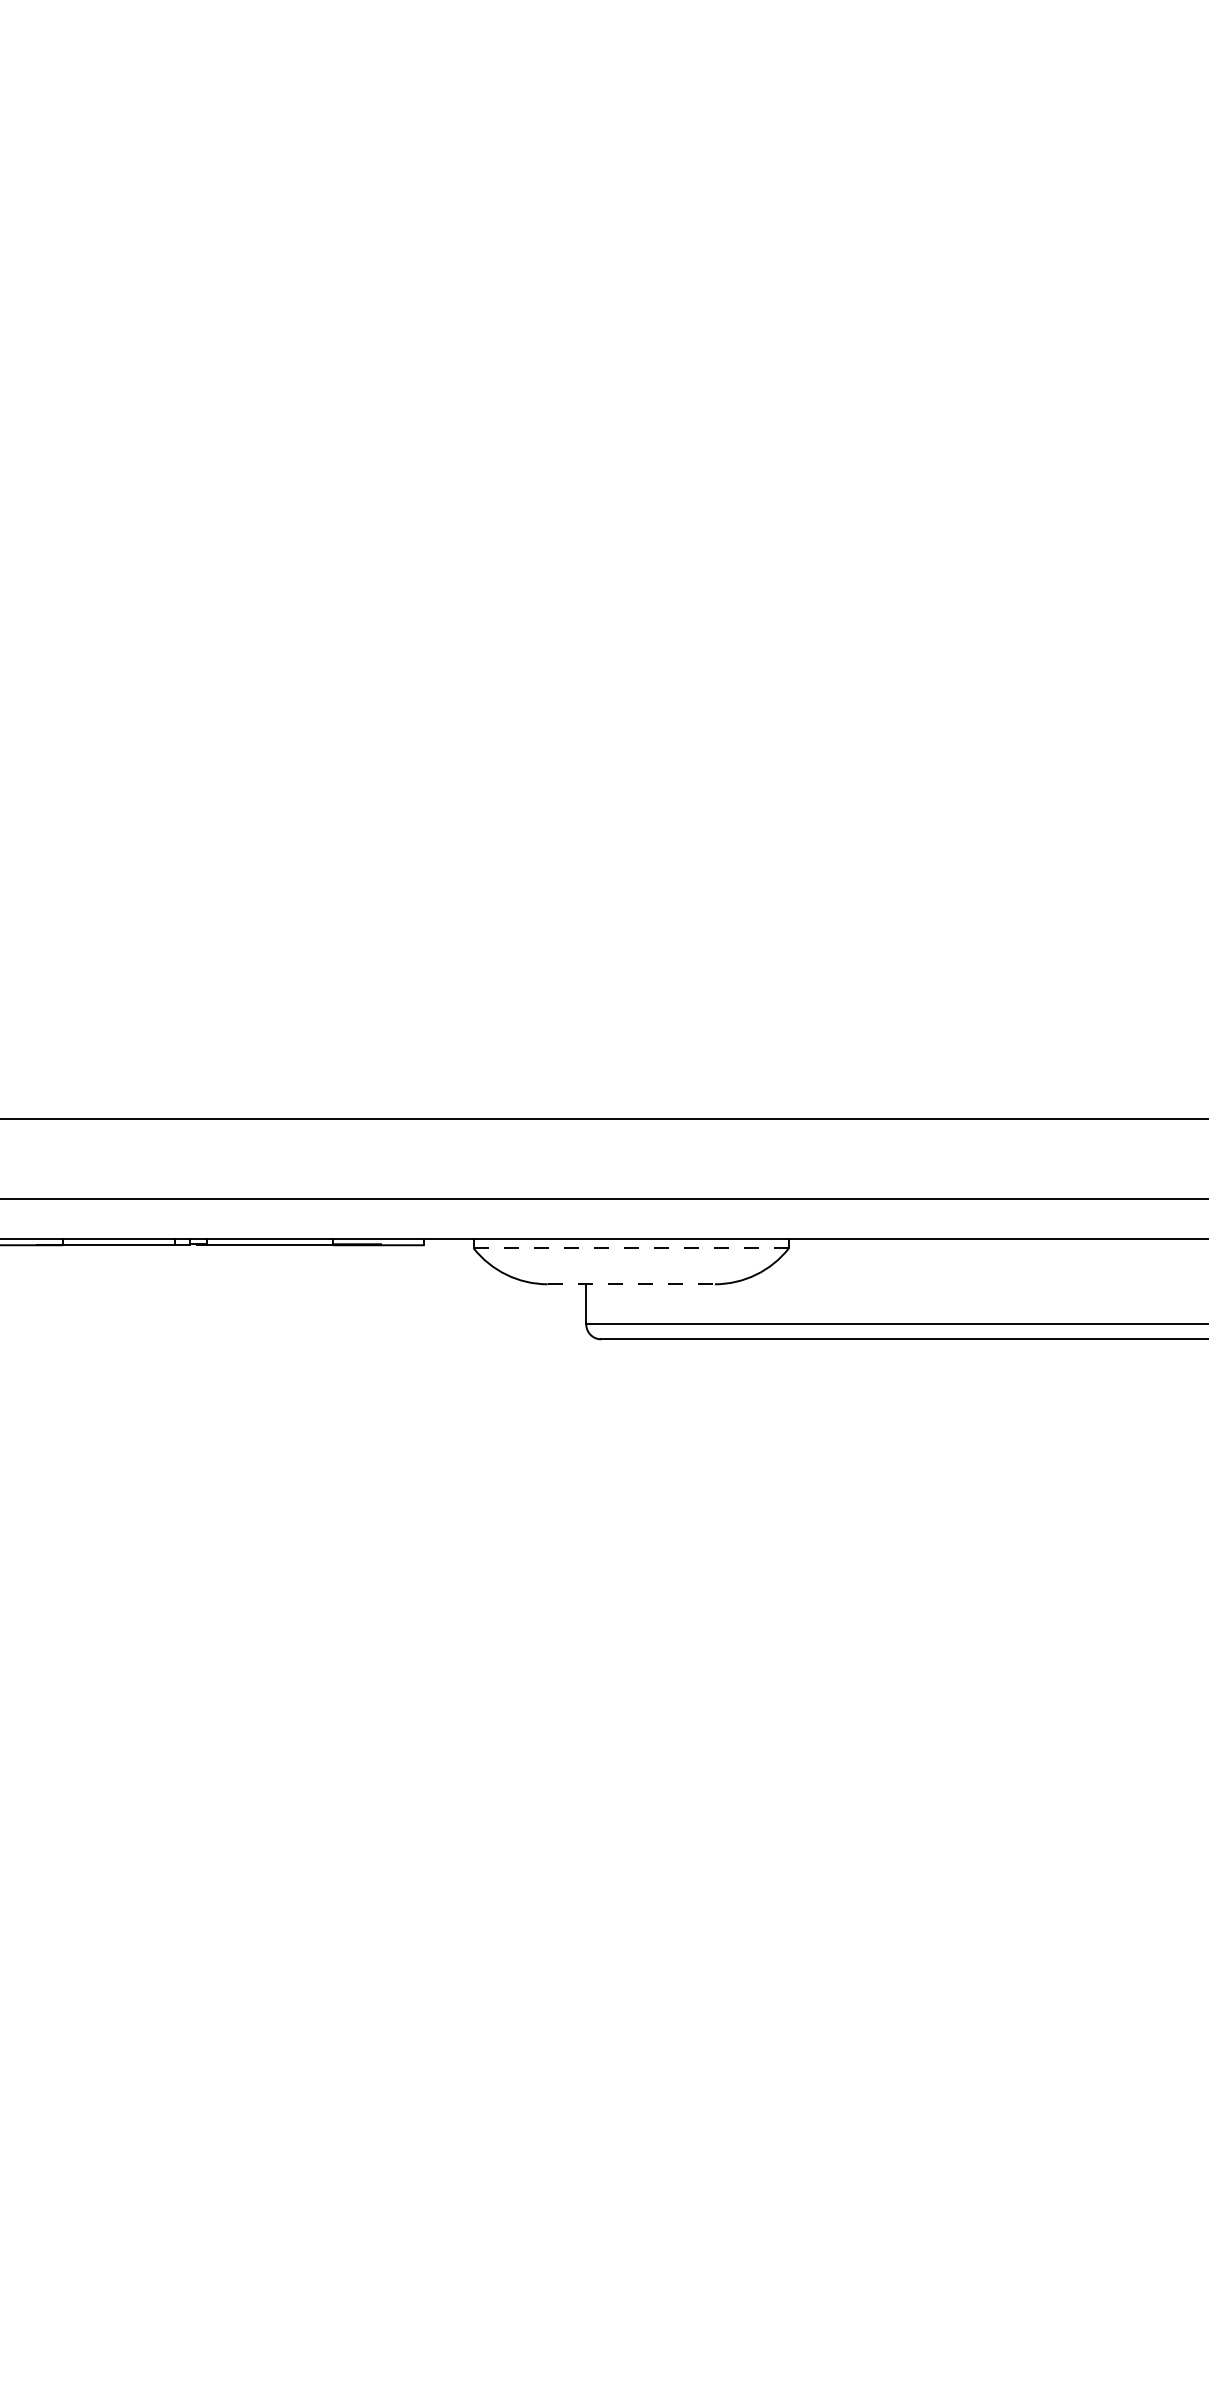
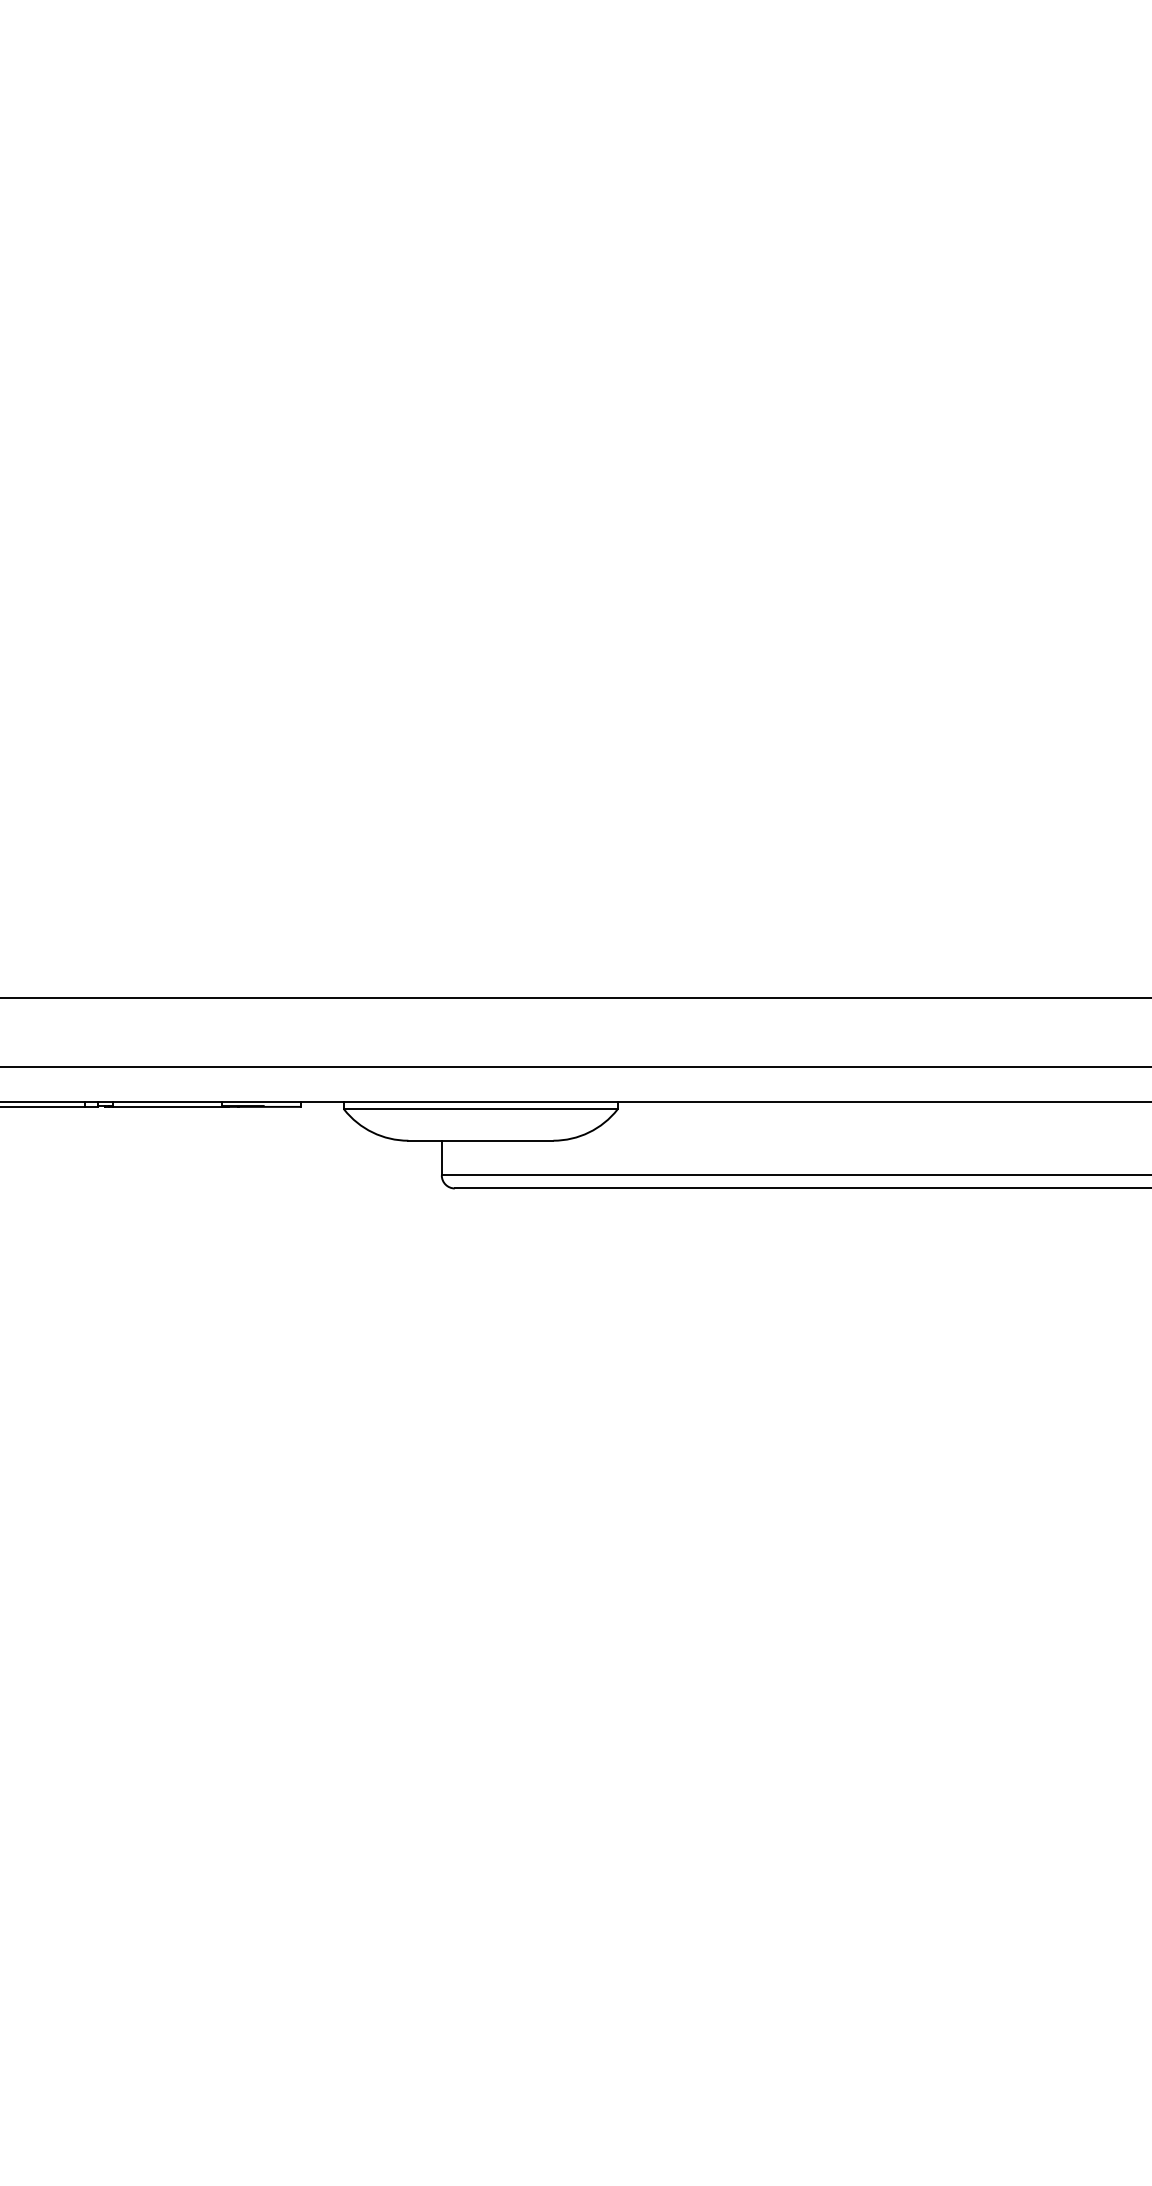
line: (630, 1248) -> (480, 1109), dashed -> solid
line: (632, 1284) -> (481, 1140), dashed -> solid

